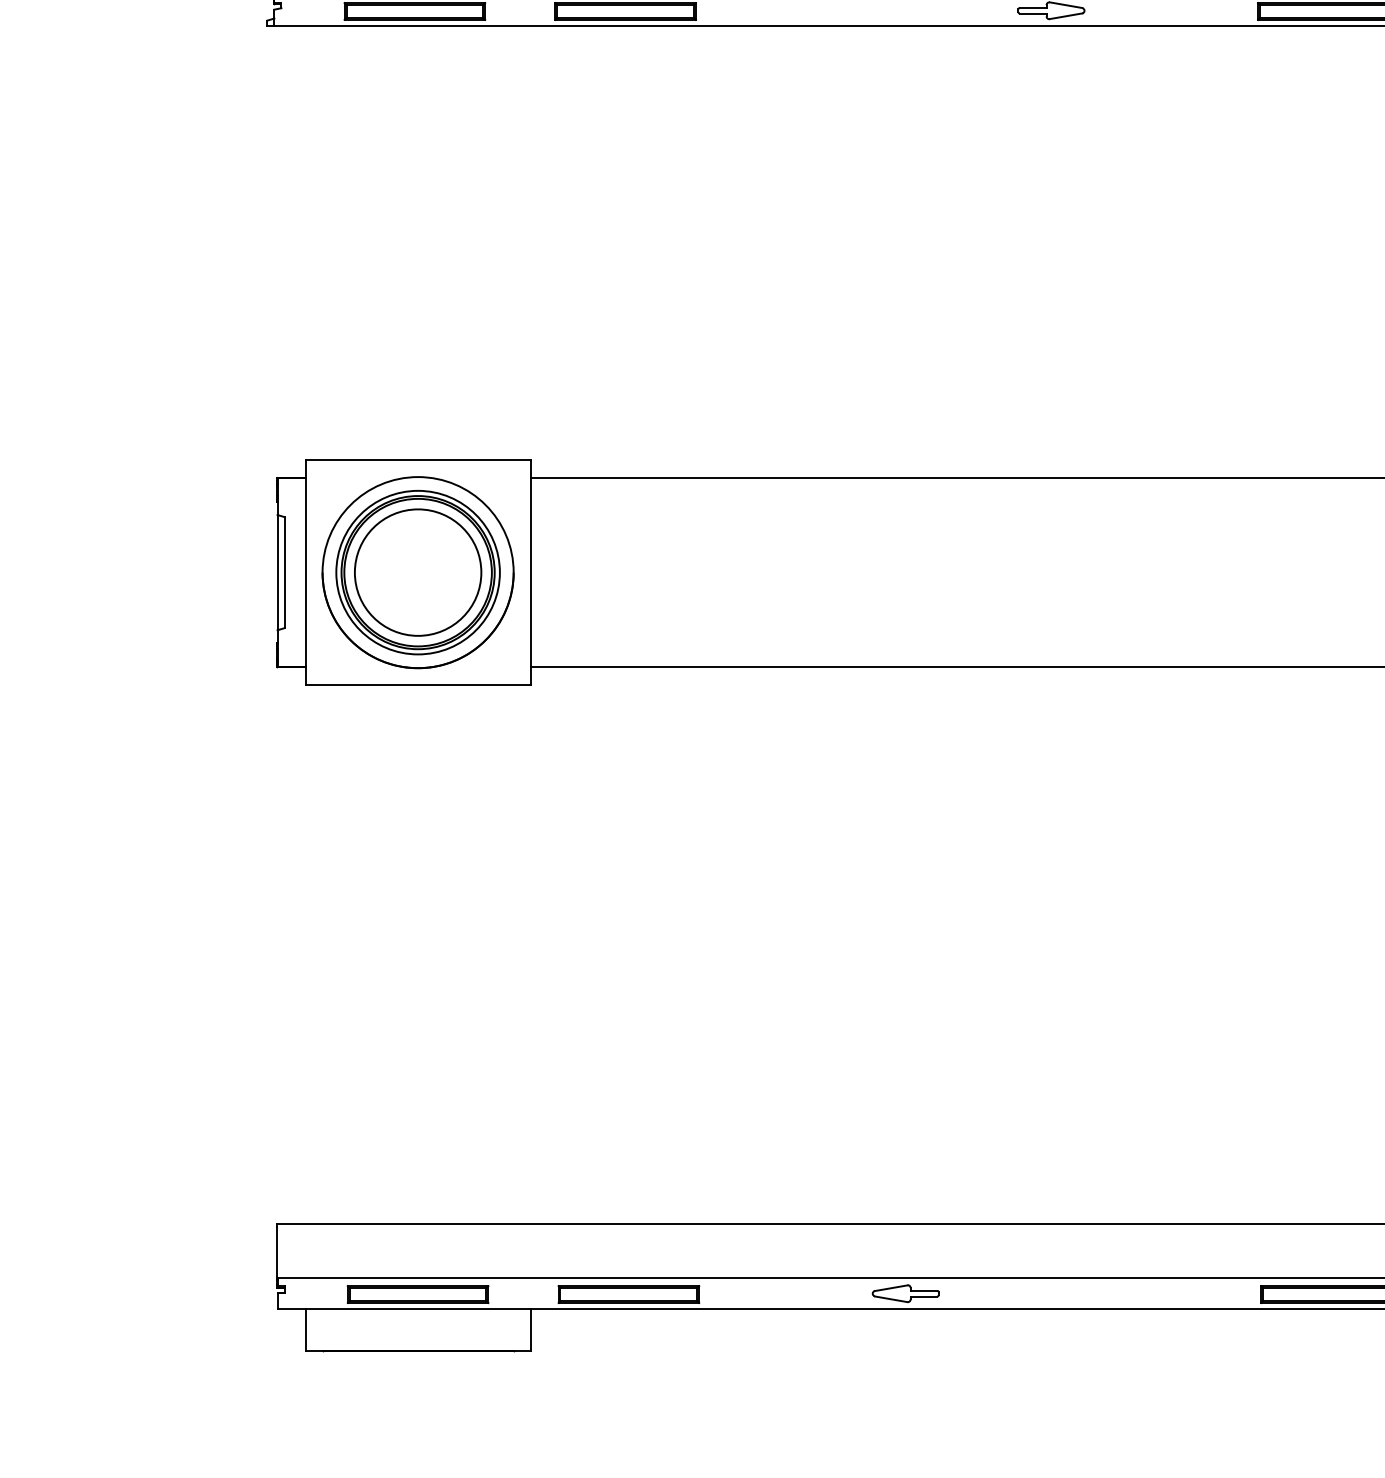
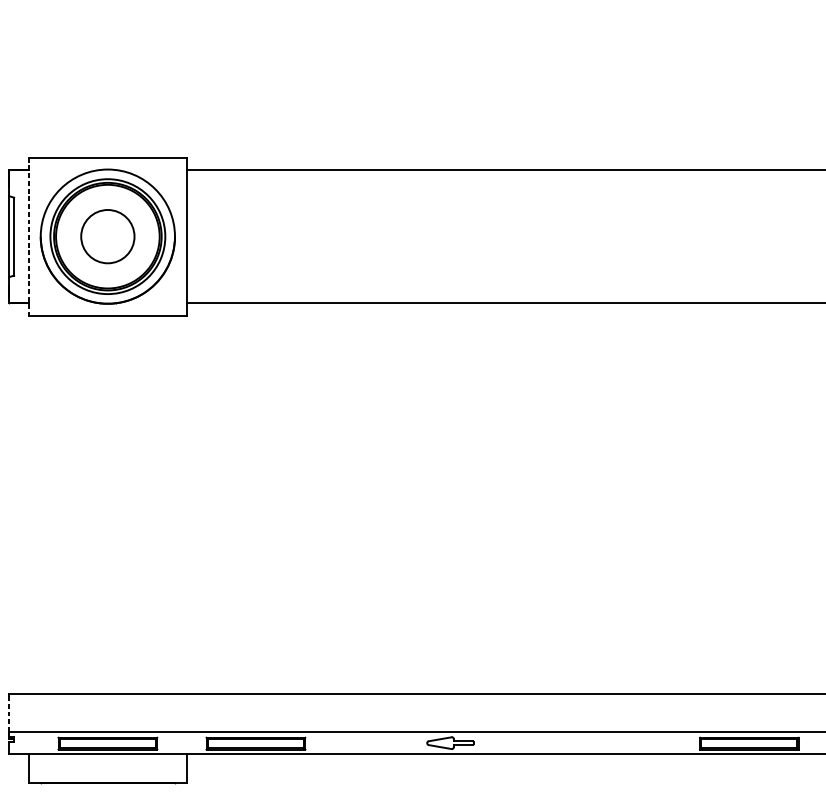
circle: (417, 572) -> (107, 236), size x0.6
line: (305, 573) -> (28, 237), solid -> dashed
line: (277, 1251) -> (9, 713), solid -> dashed

